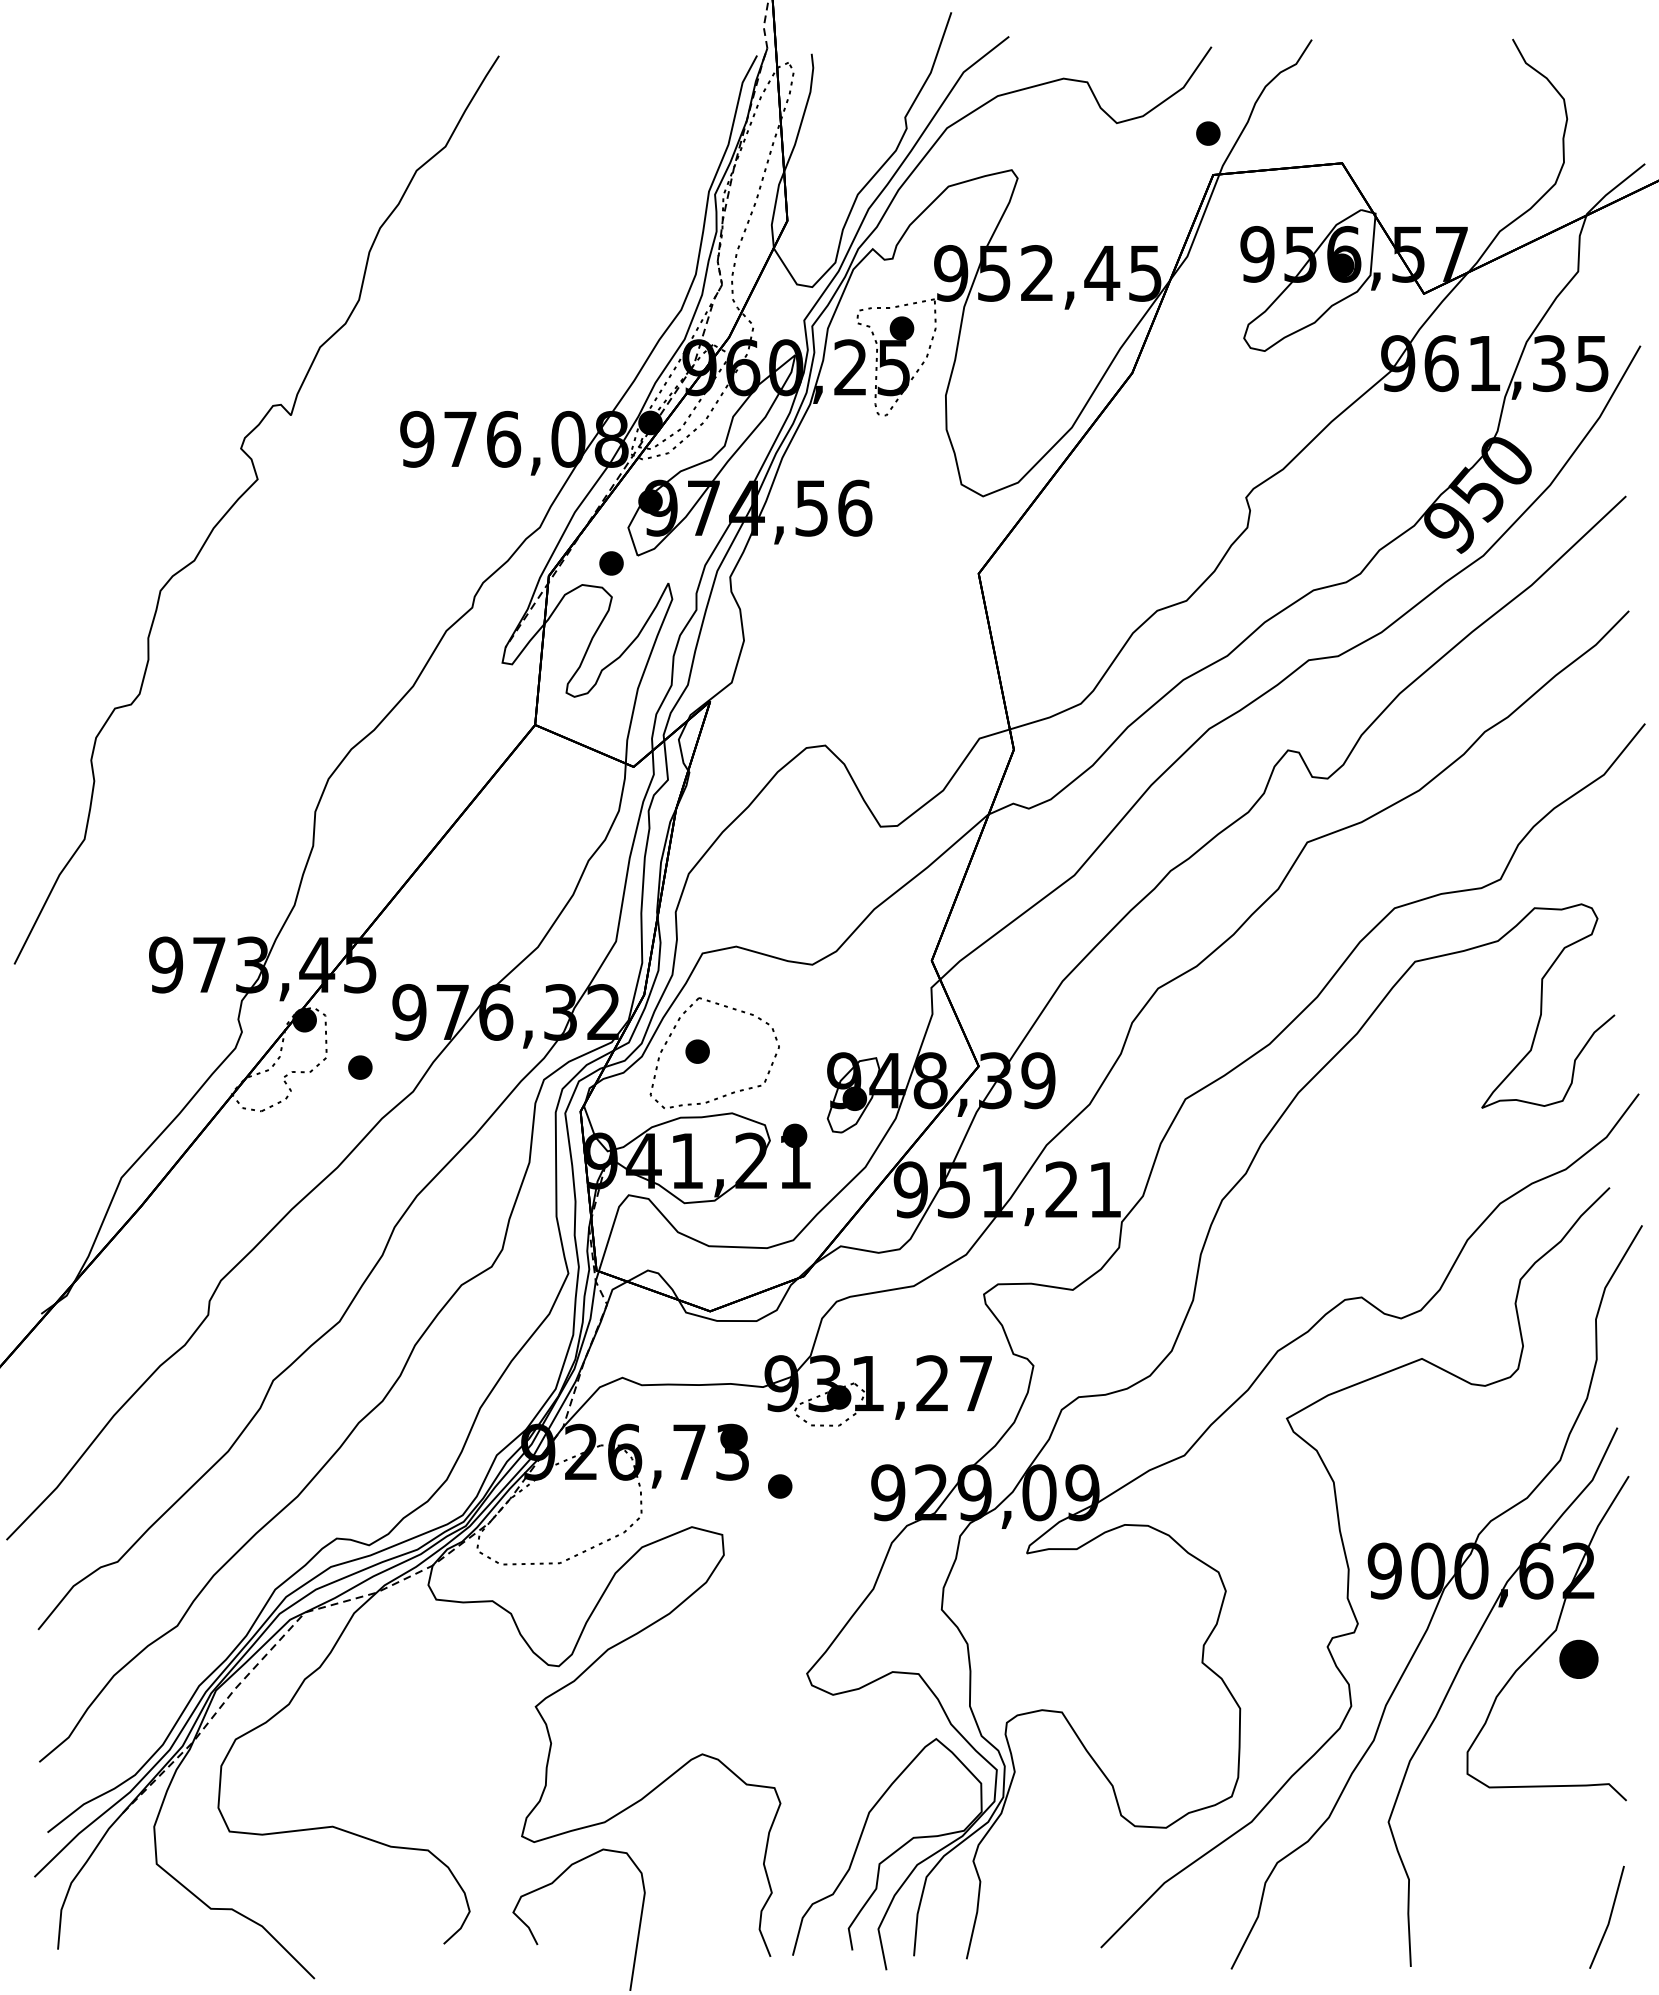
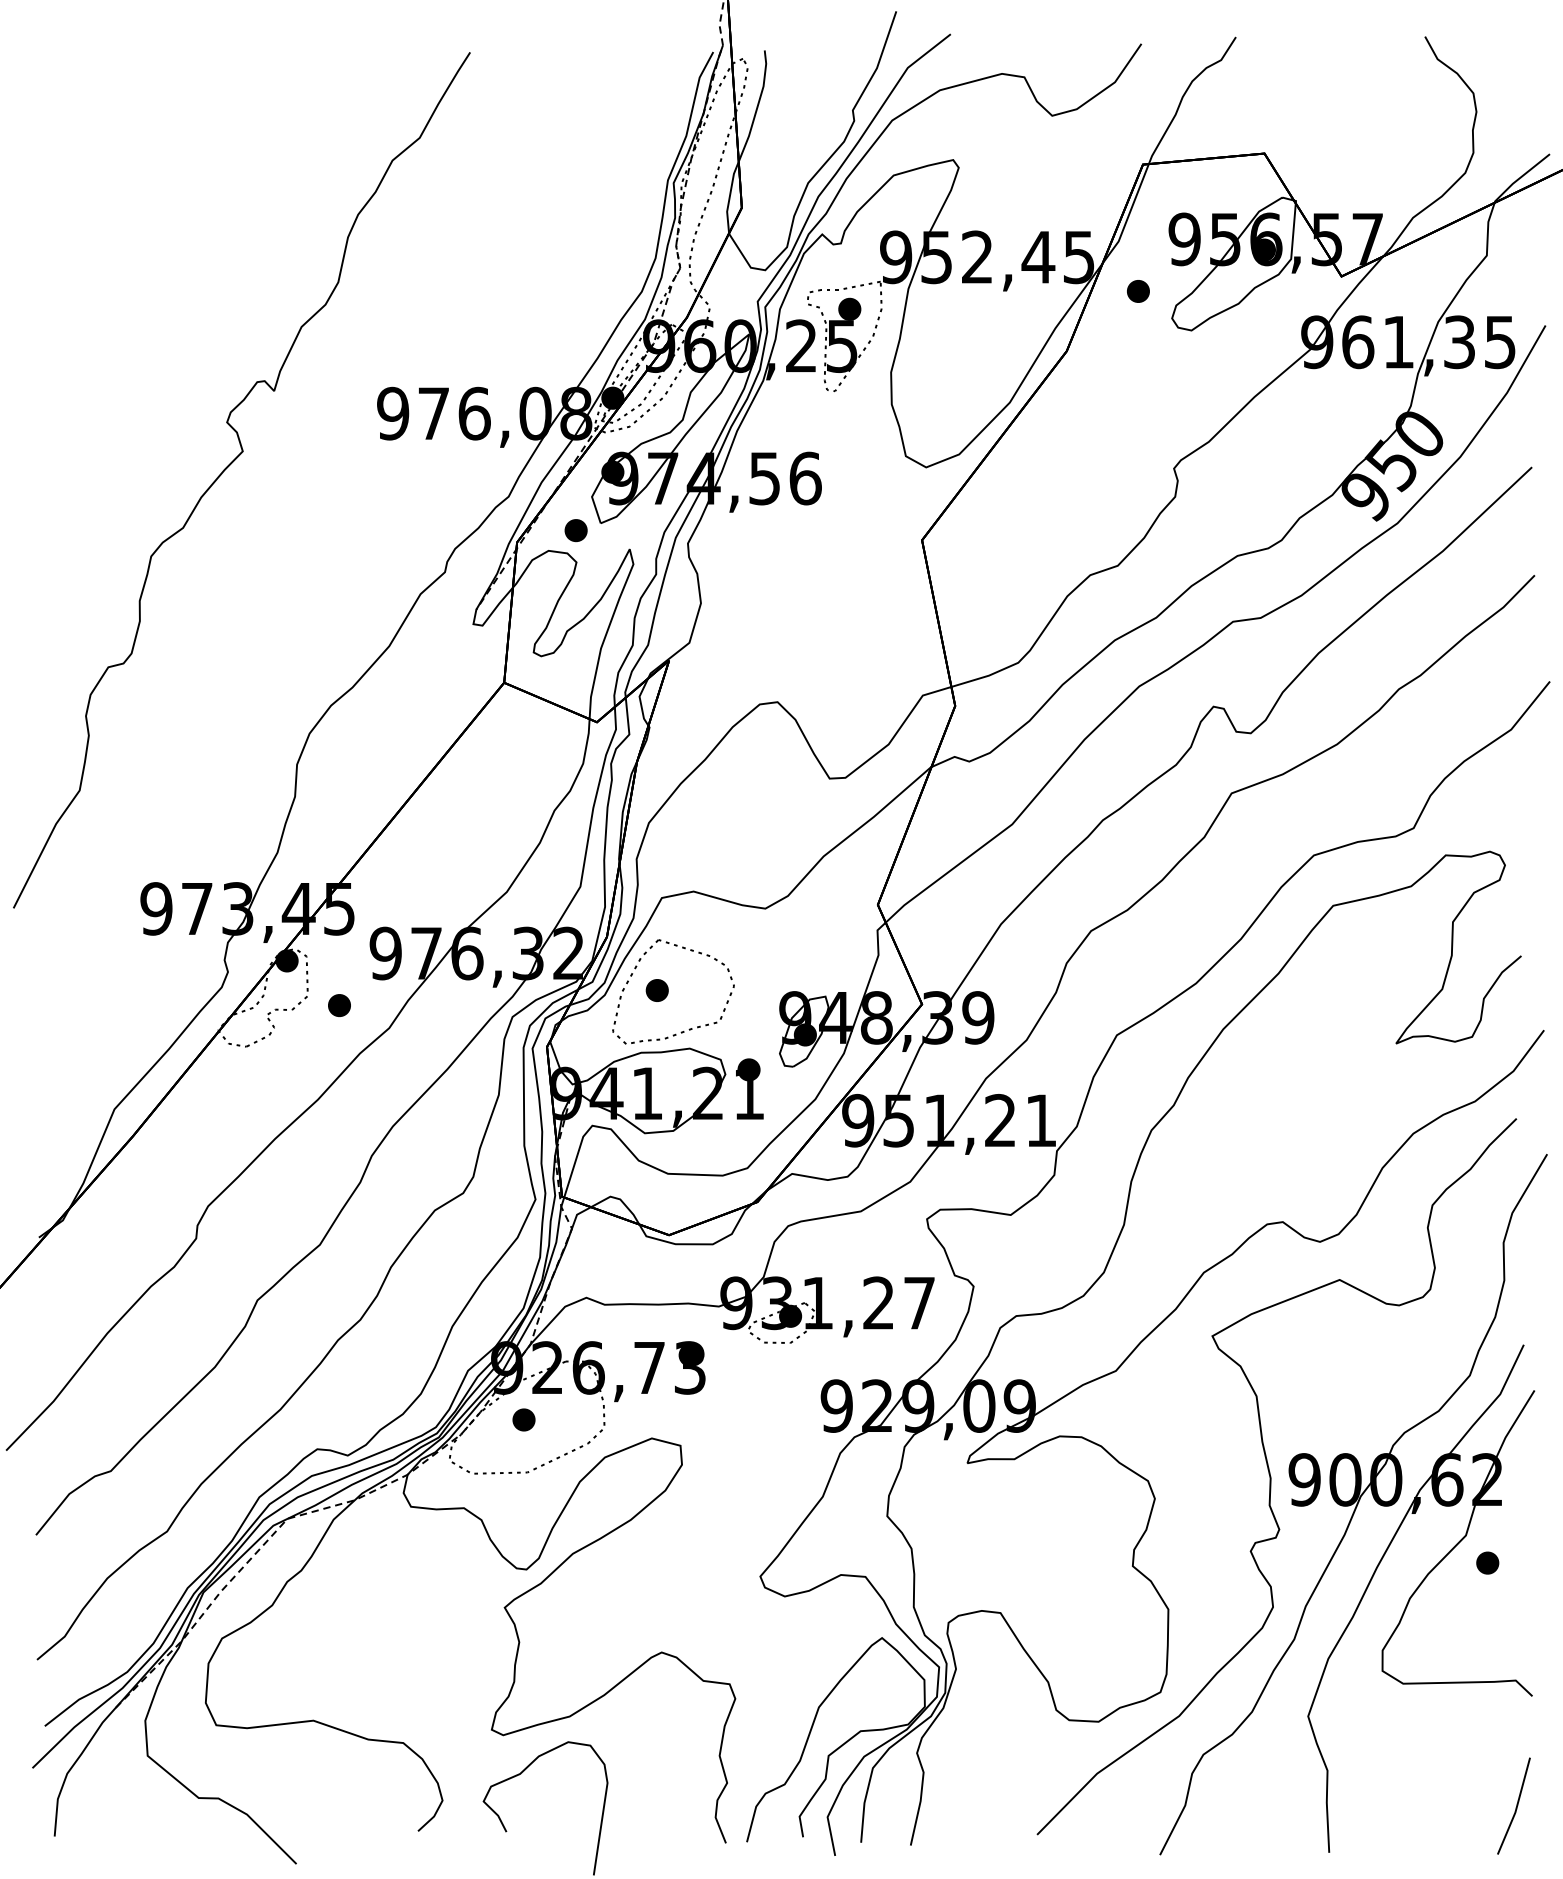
part: (1208, 133) -> (1138, 291), moved
part: (780, 1486) -> (524, 1419), moved
part: (1579, 1659) -> (1488, 1563), size x0.62

